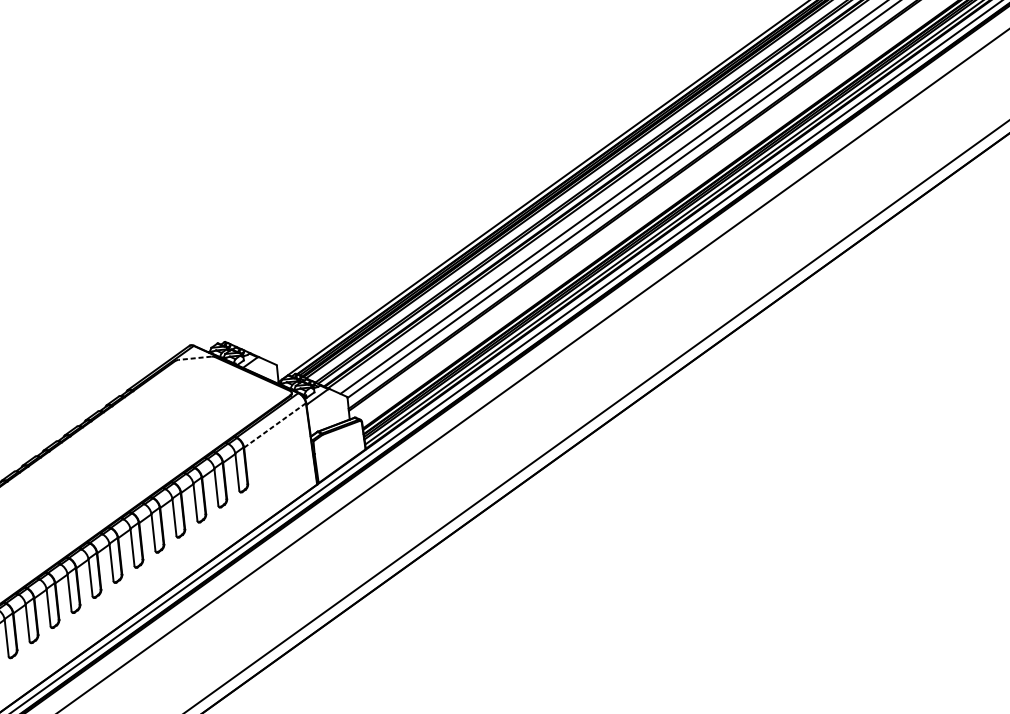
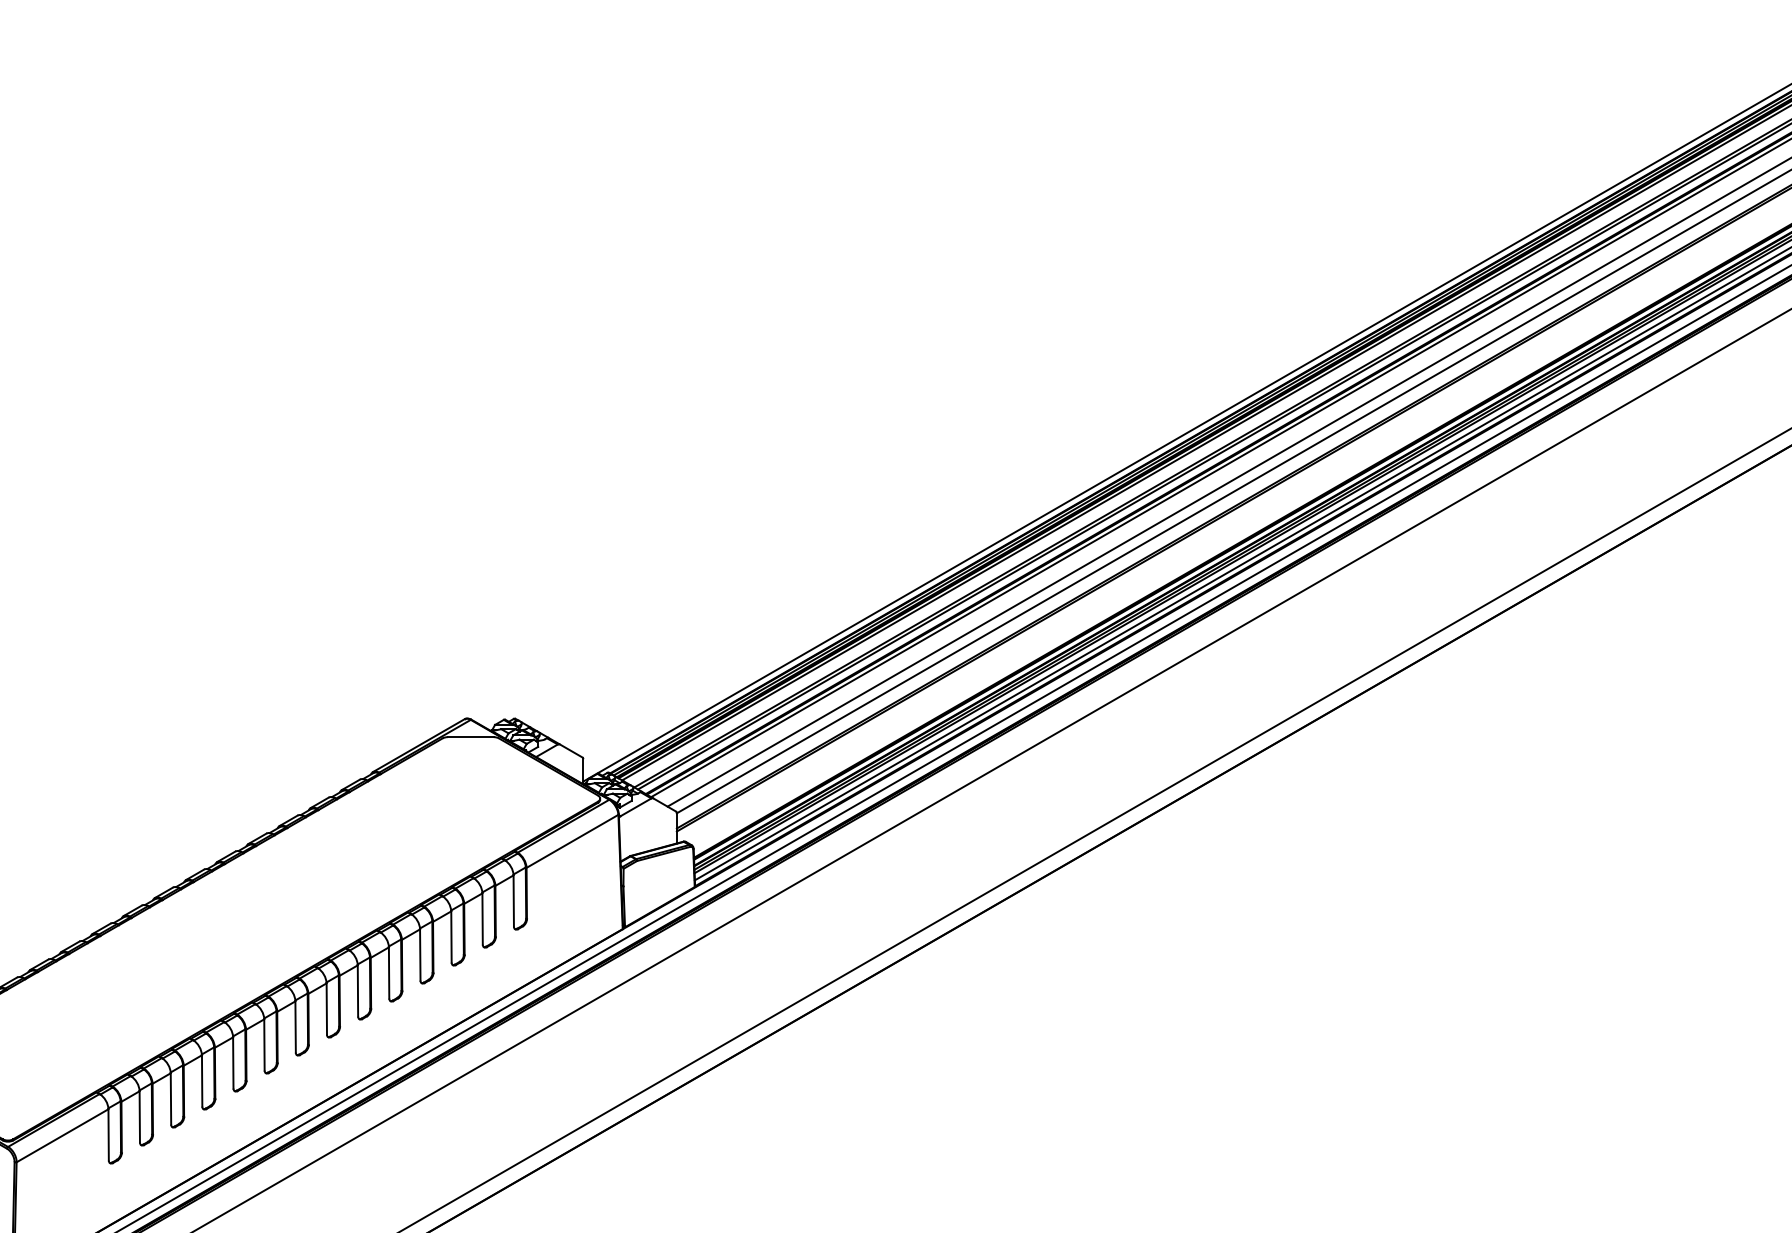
line: (194, 358) -> (470, 737), dashed -> solid
line: (275, 425) -> (572, 841), dashed -> solid

